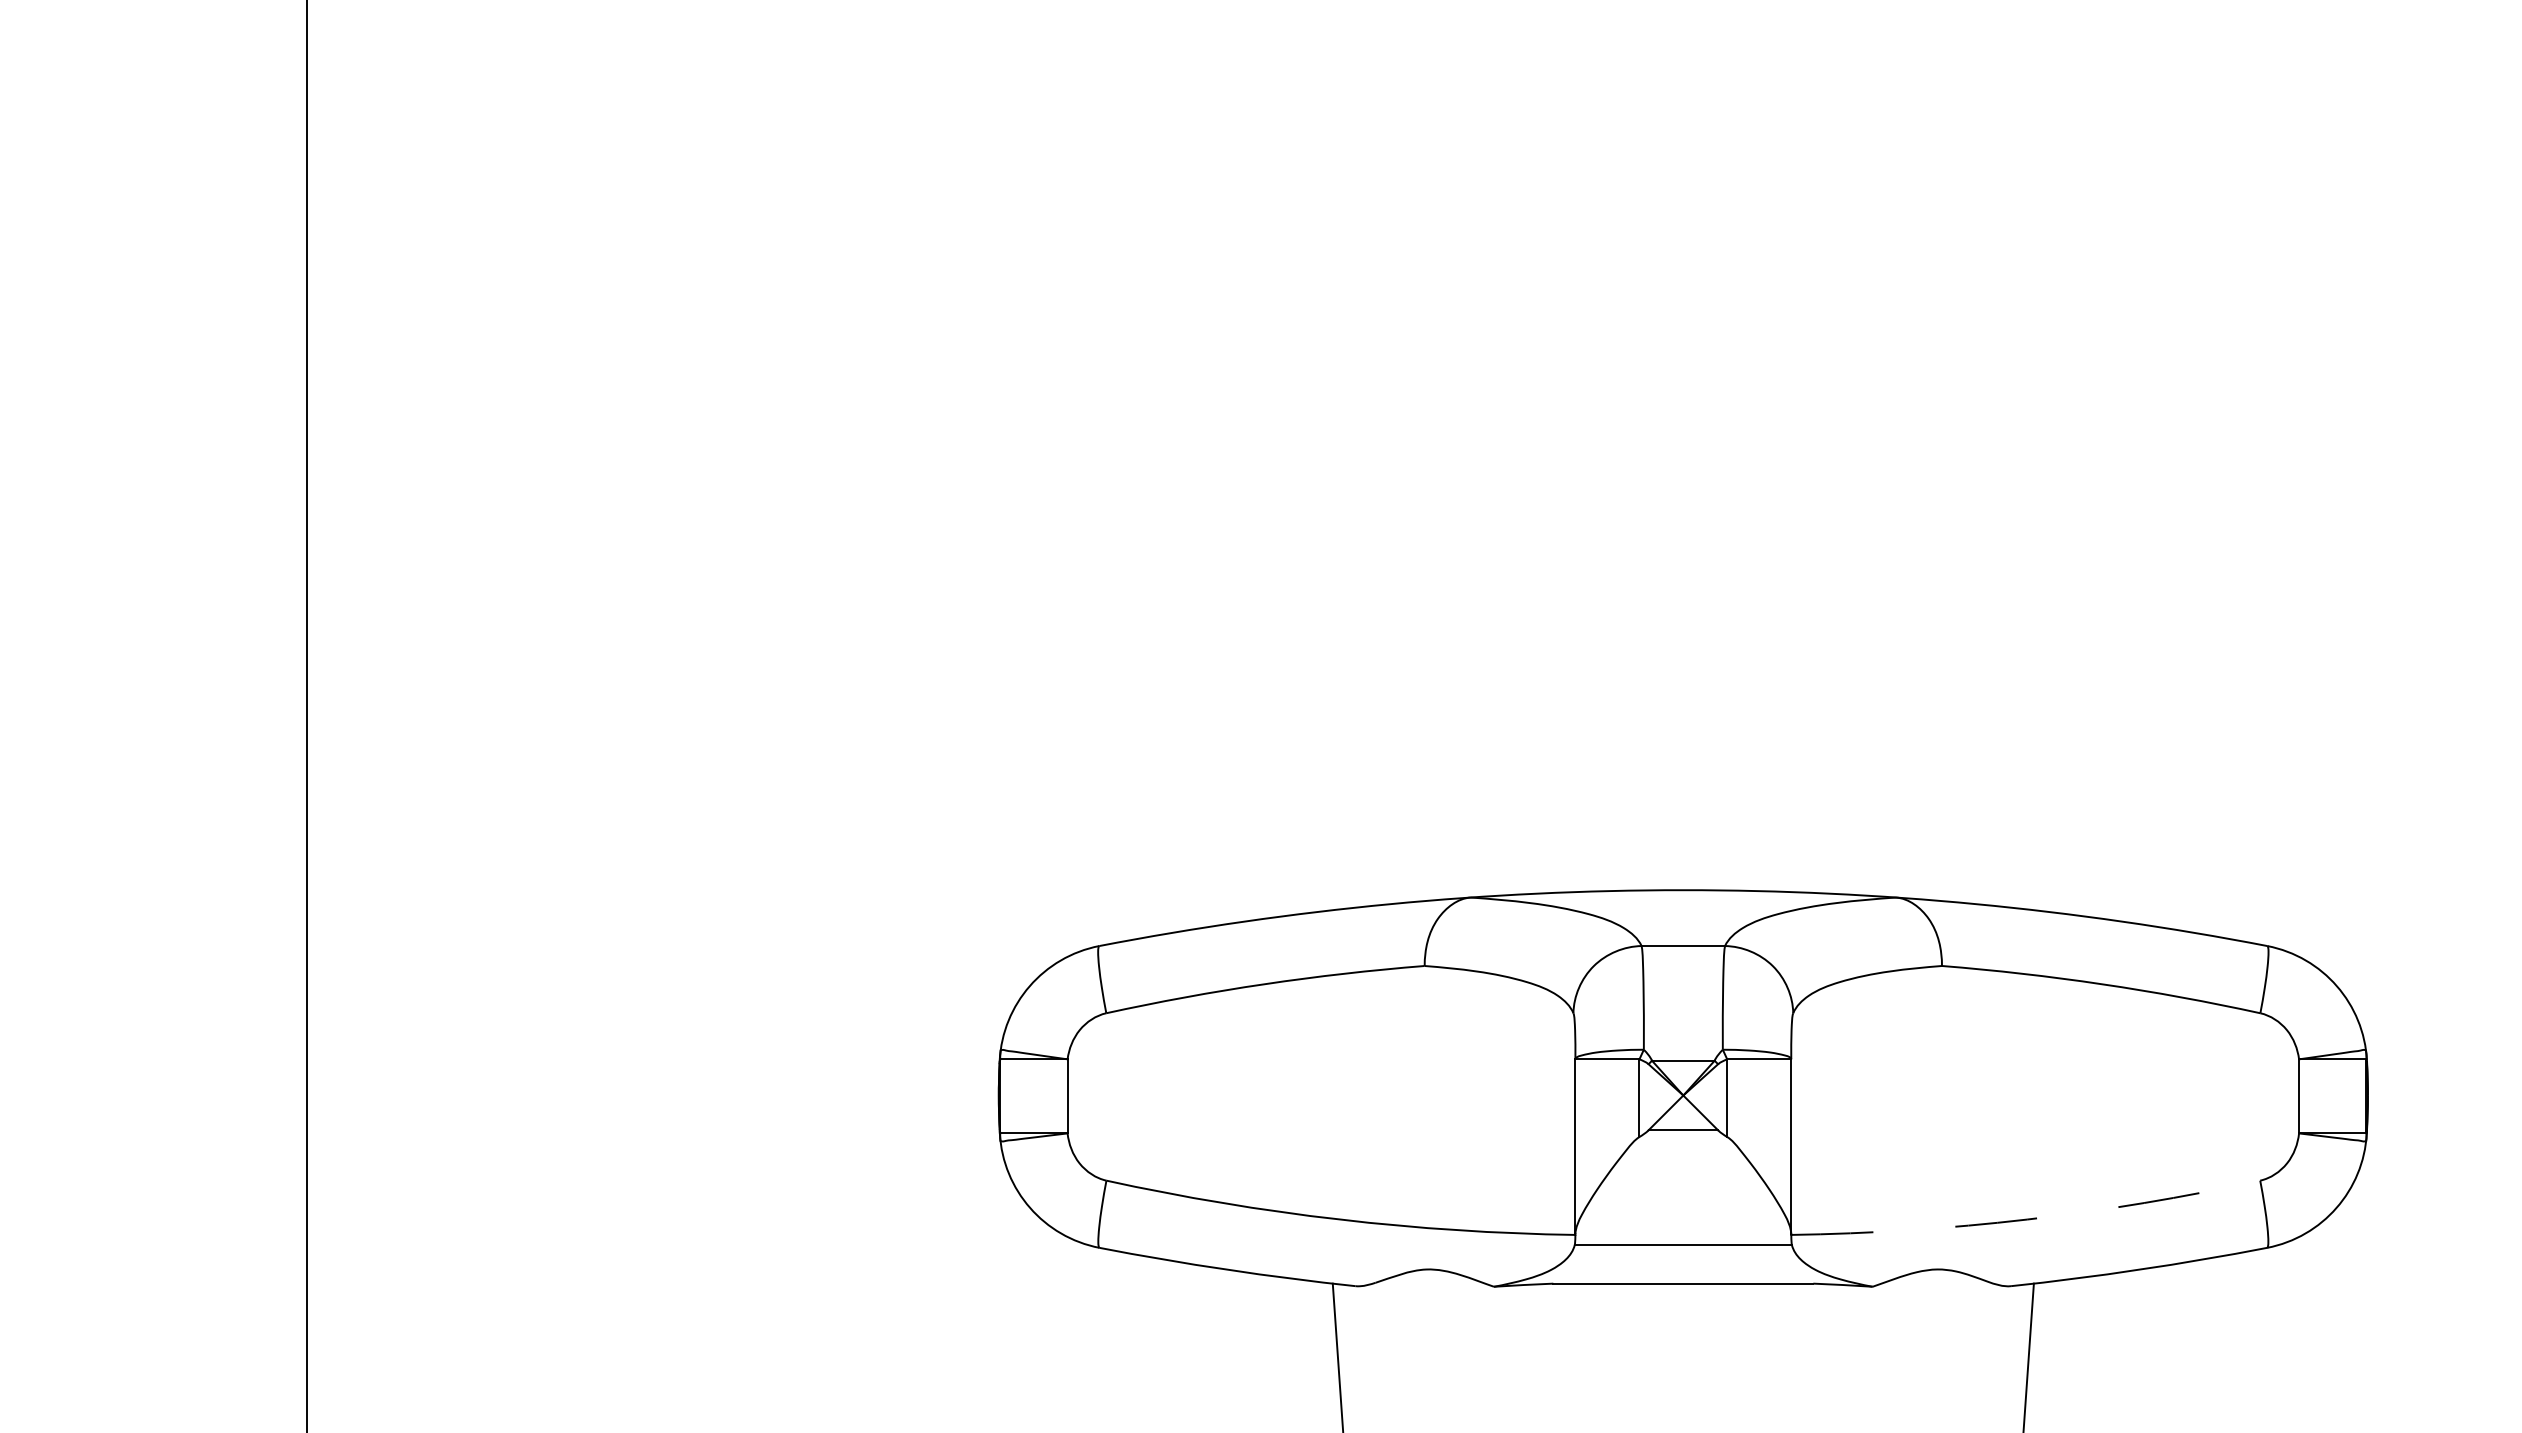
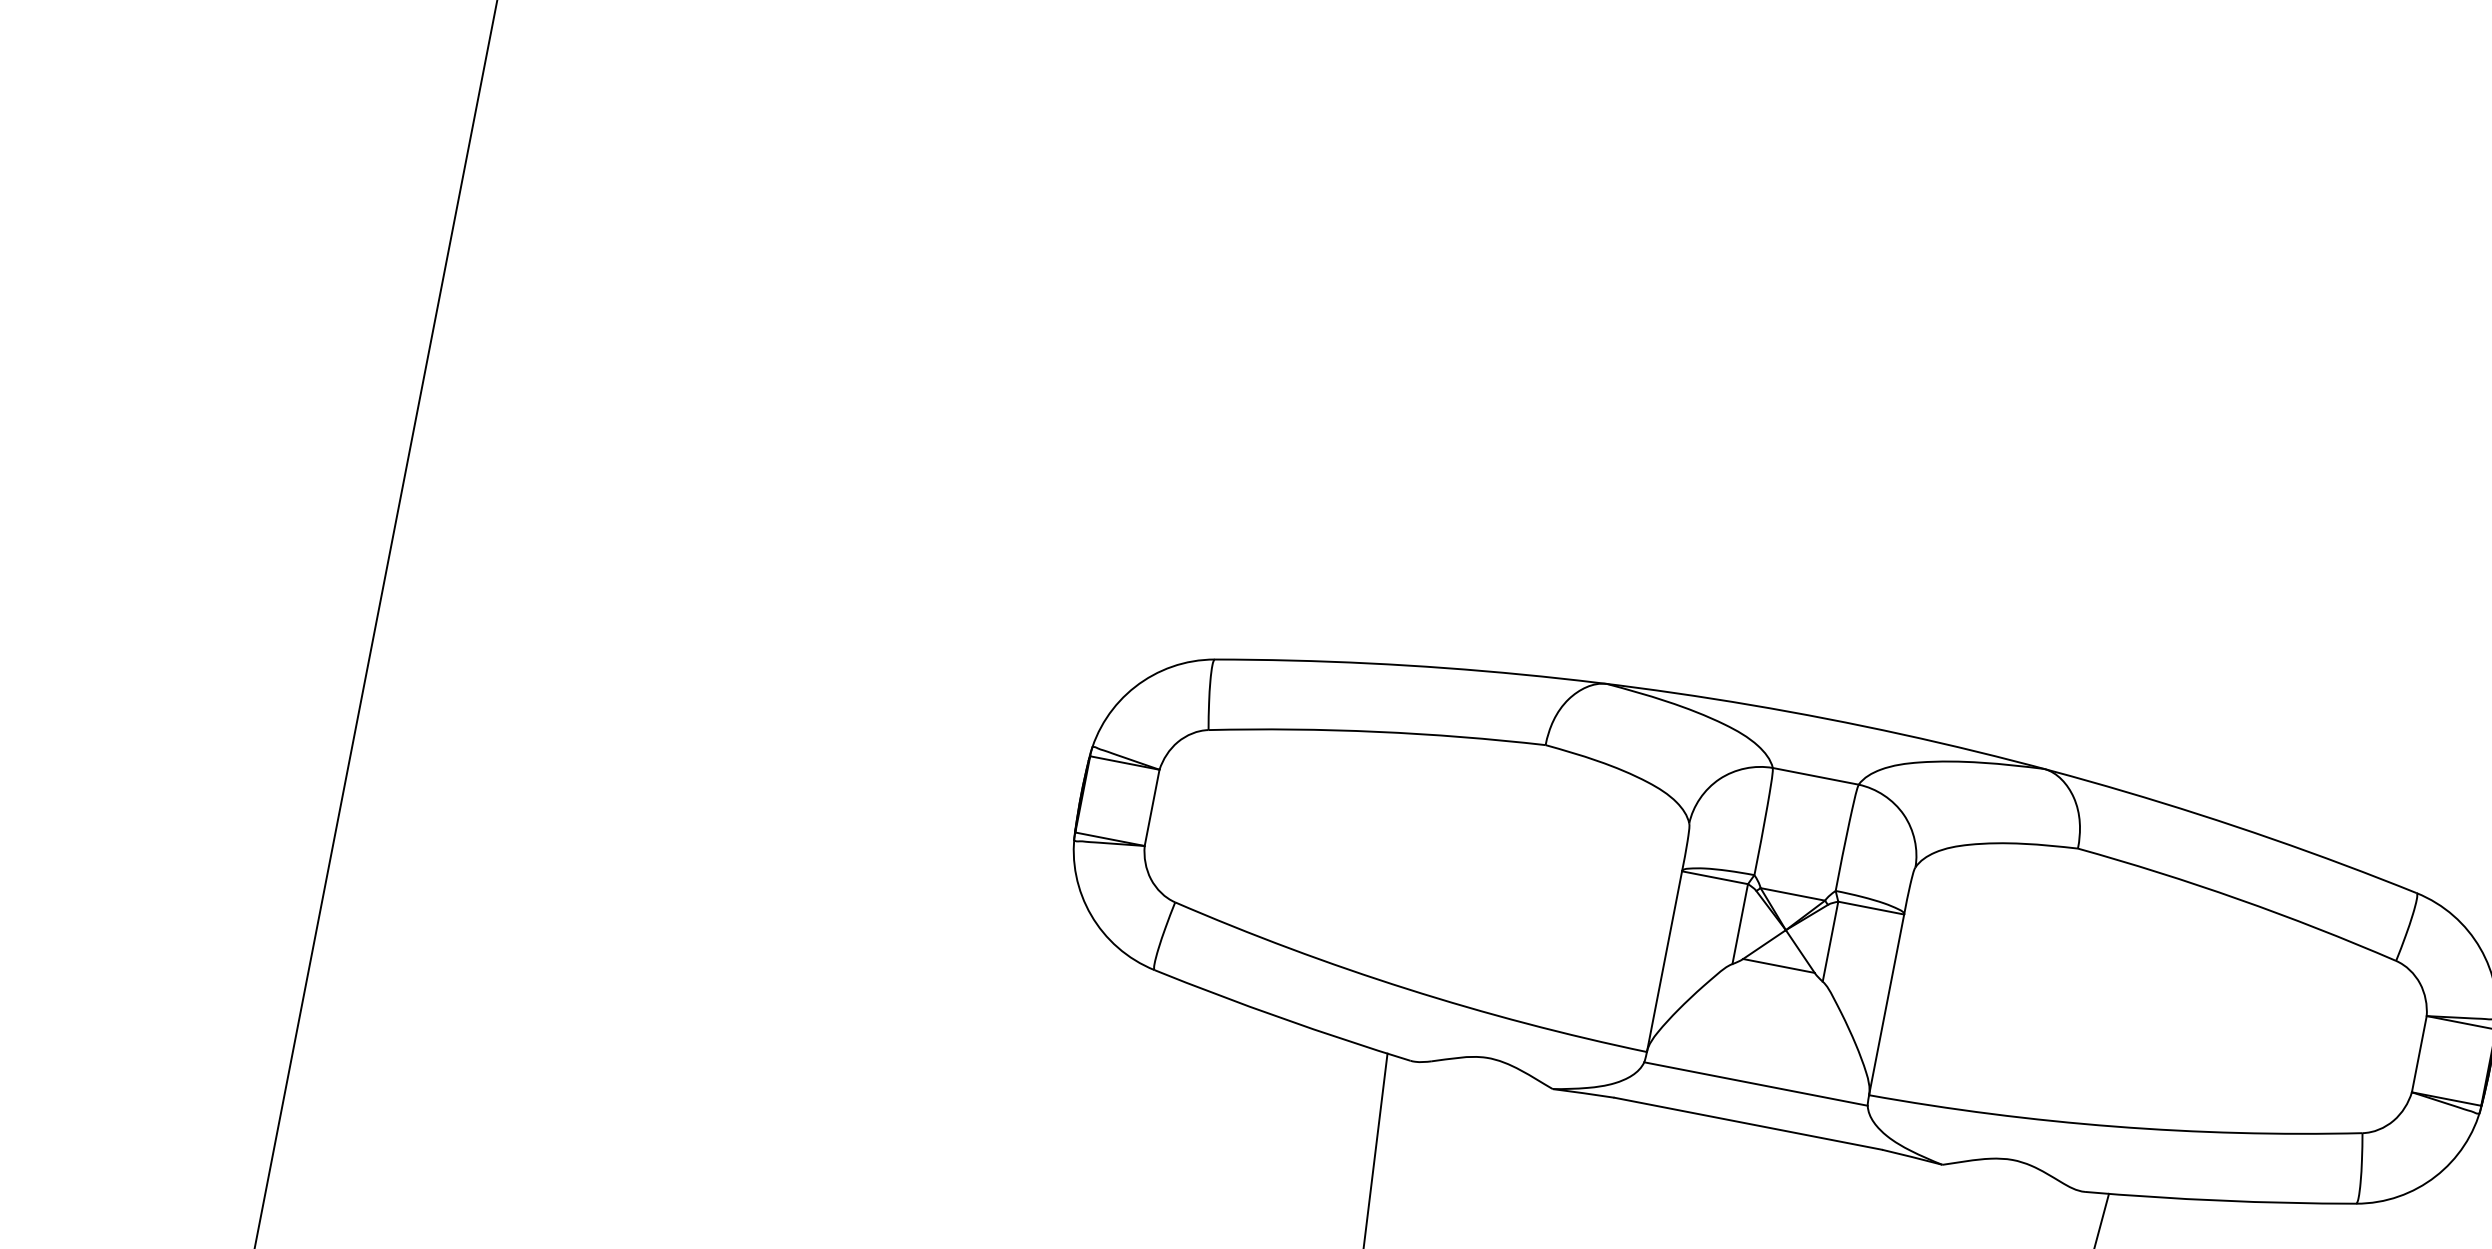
arc: (2027, 1219) -> (2115, 1126), dashed -> solid

